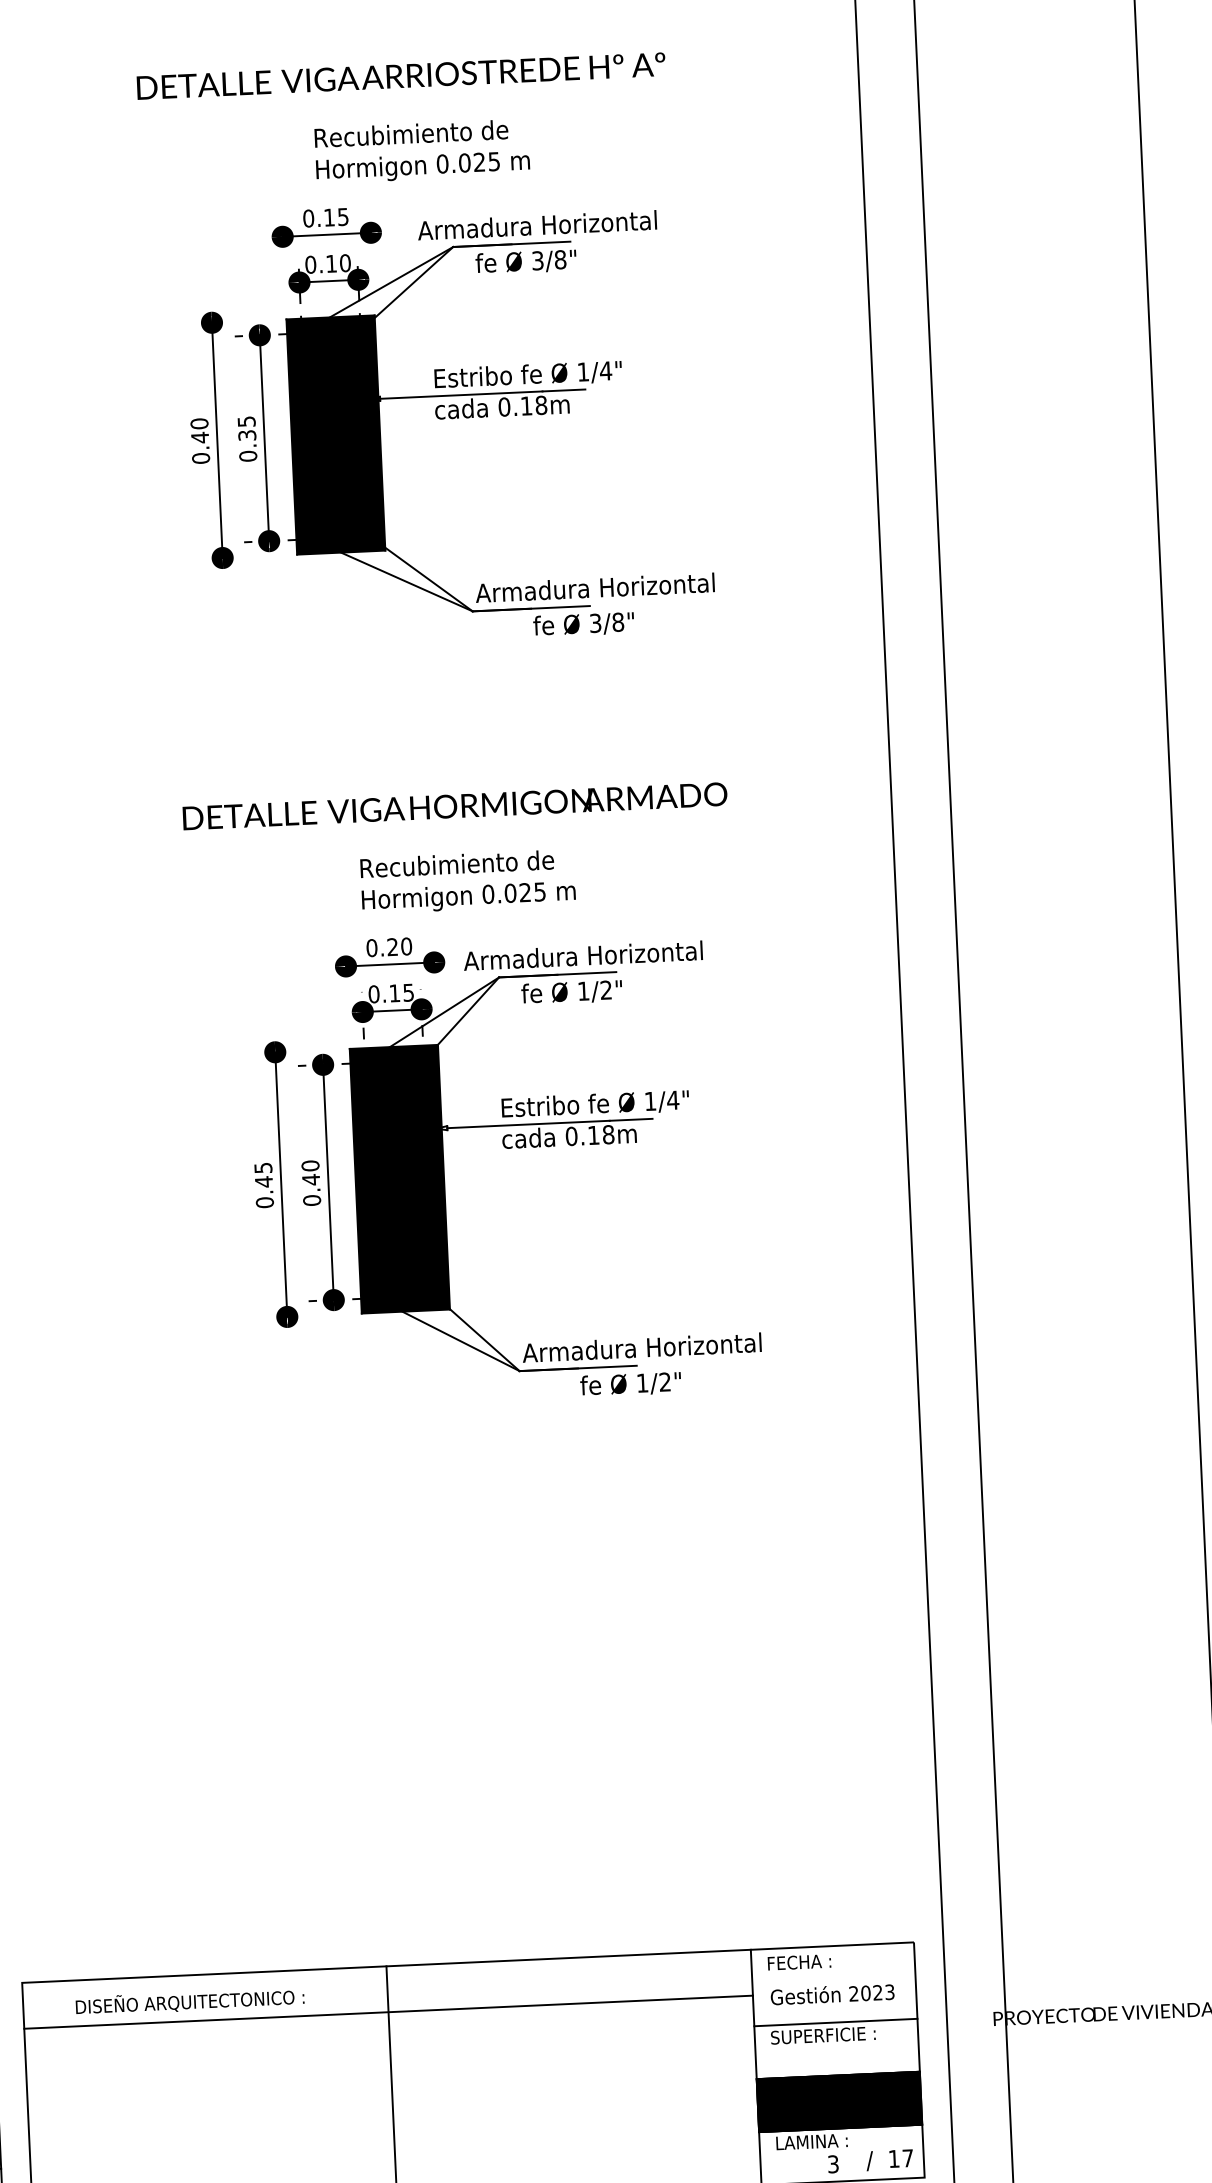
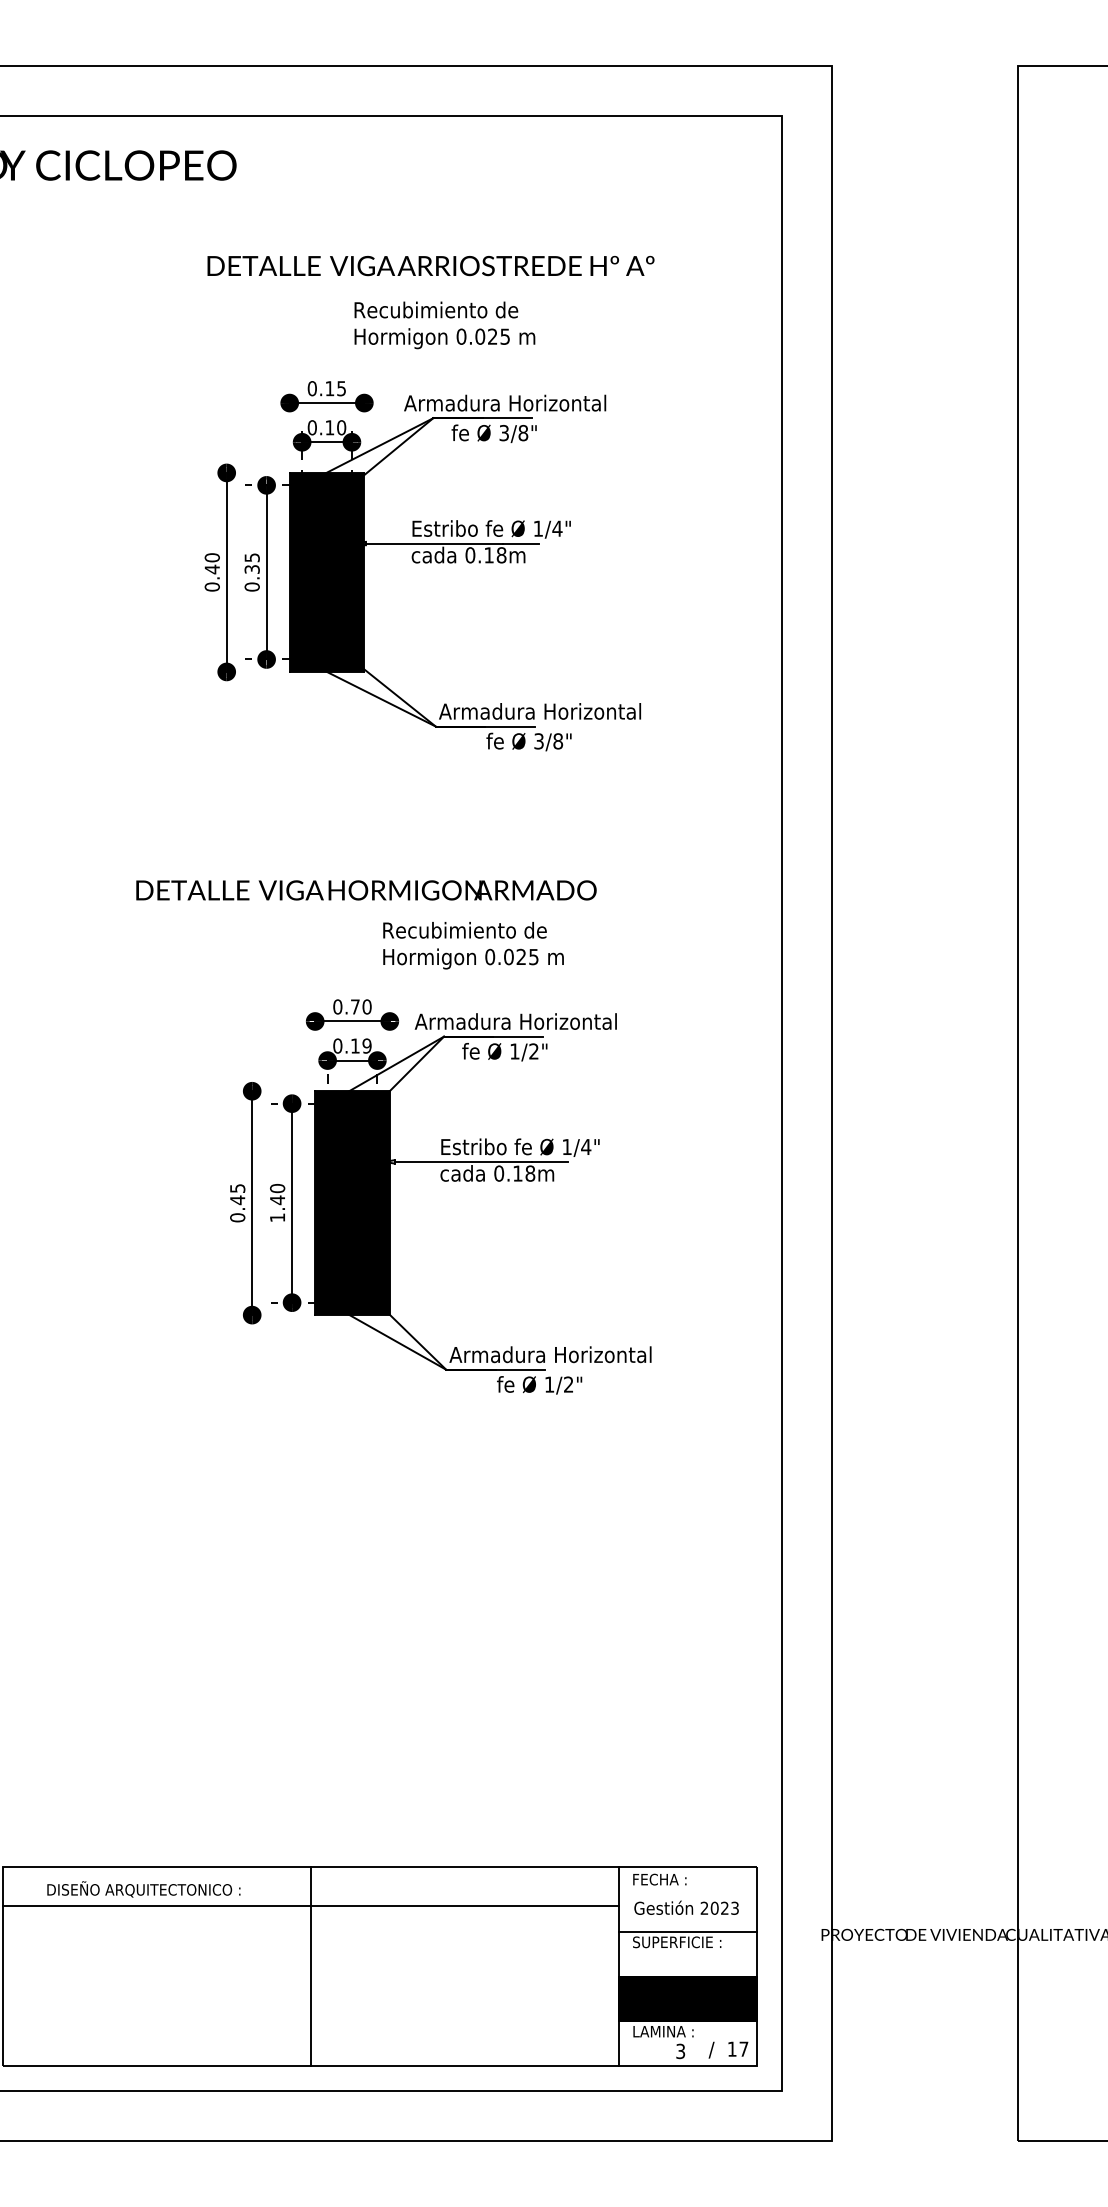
text: (400, 76) -> (430, 266), moved
text: (421, 151) -> (444, 325), moved
text: (455, 806) -> (366, 890), moved
text: (468, 881) -> (473, 945), moved
text: (392, 946) -> (355, 1006), 0.20 -> 0.70
text: (407, 992) -> (366, 1045), 0.15 -> 0.19
text: (311, 1200) -> (277, 1217), 0.40 -> 1.40

